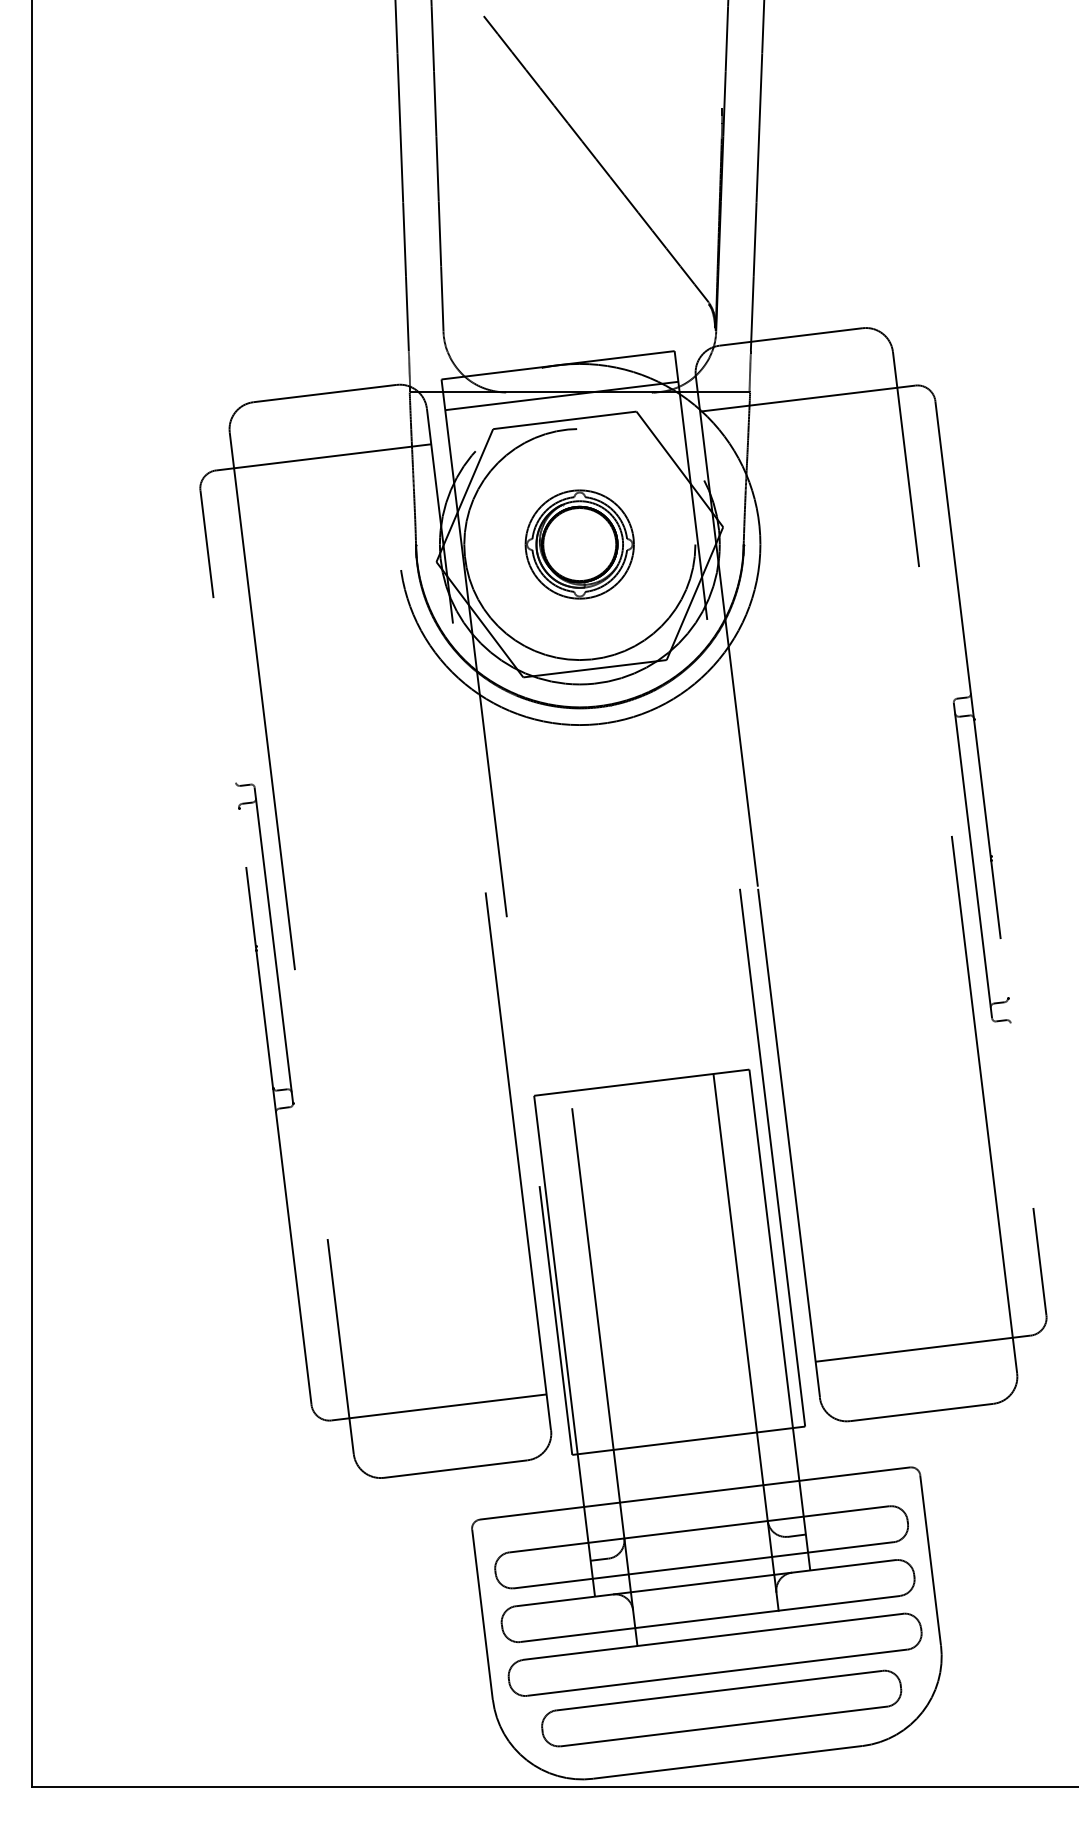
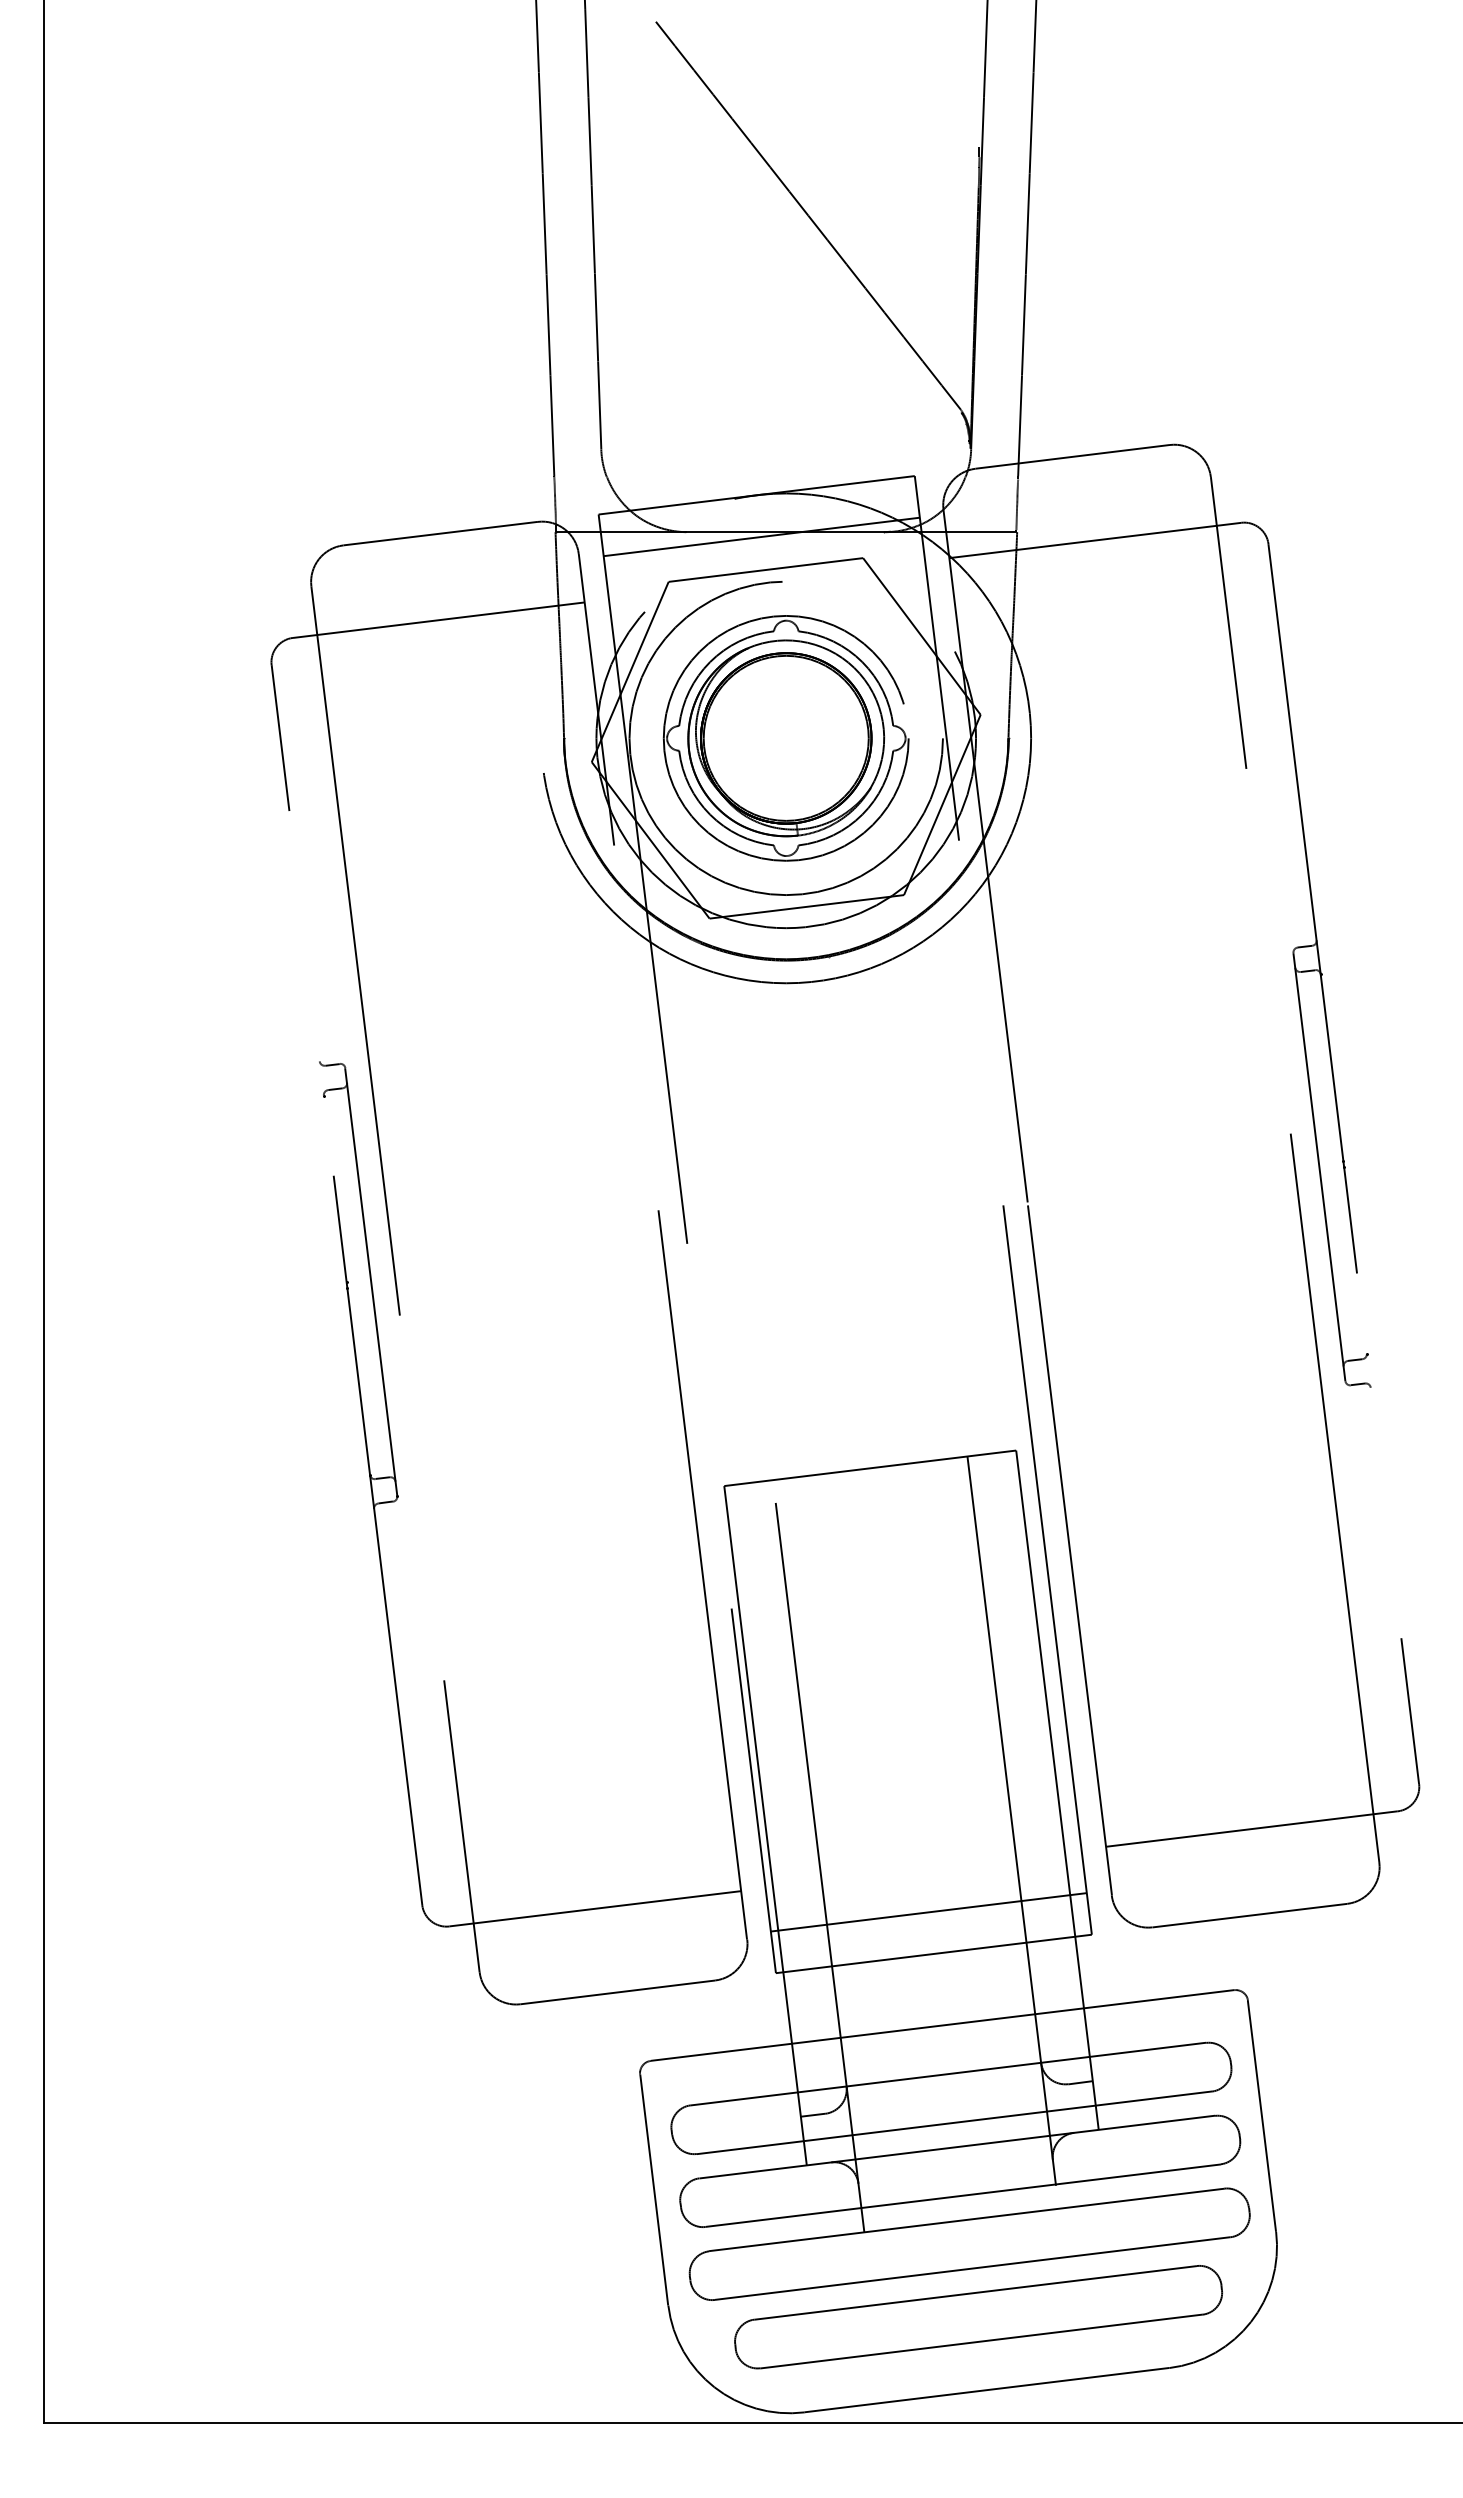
part: (579, 544) -> (785, 738), size x1.67
line: (684, 1410) -> (928, 1912), added

